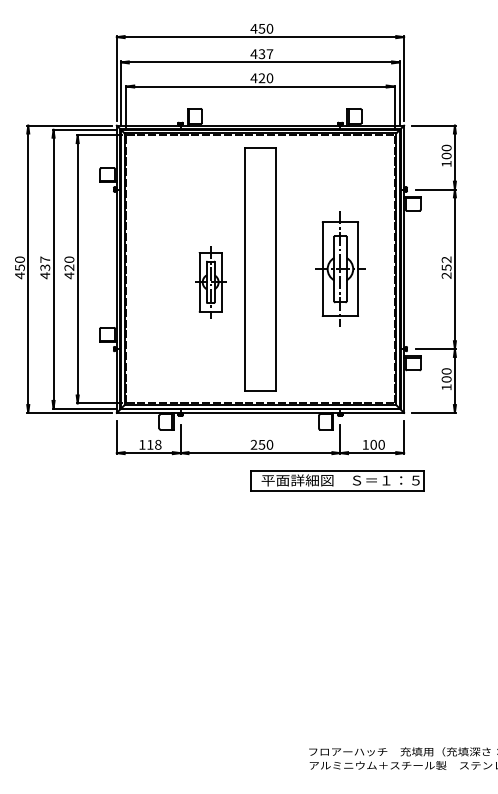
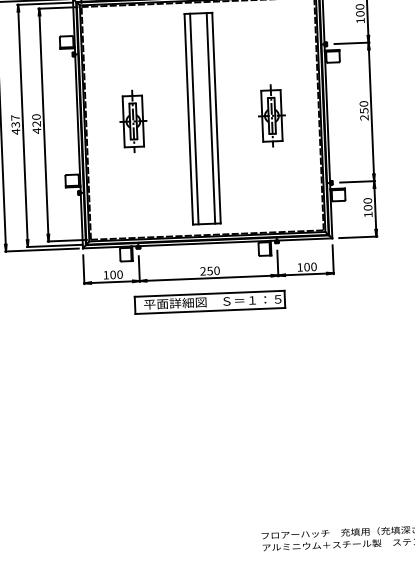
text: (446, 259) -> (363, 103), 252 -> 250
line: (250, 269) -> (193, 119), added
line: (270, 269) -> (211, 118), added
part: (339, 269) -> (271, 116), size x0.62
part: (210, 282) -> (133, 121), moved
text: (154, 444) -> (116, 274), 118 -> 100
part: (337, 480) -> (210, 302), moved

